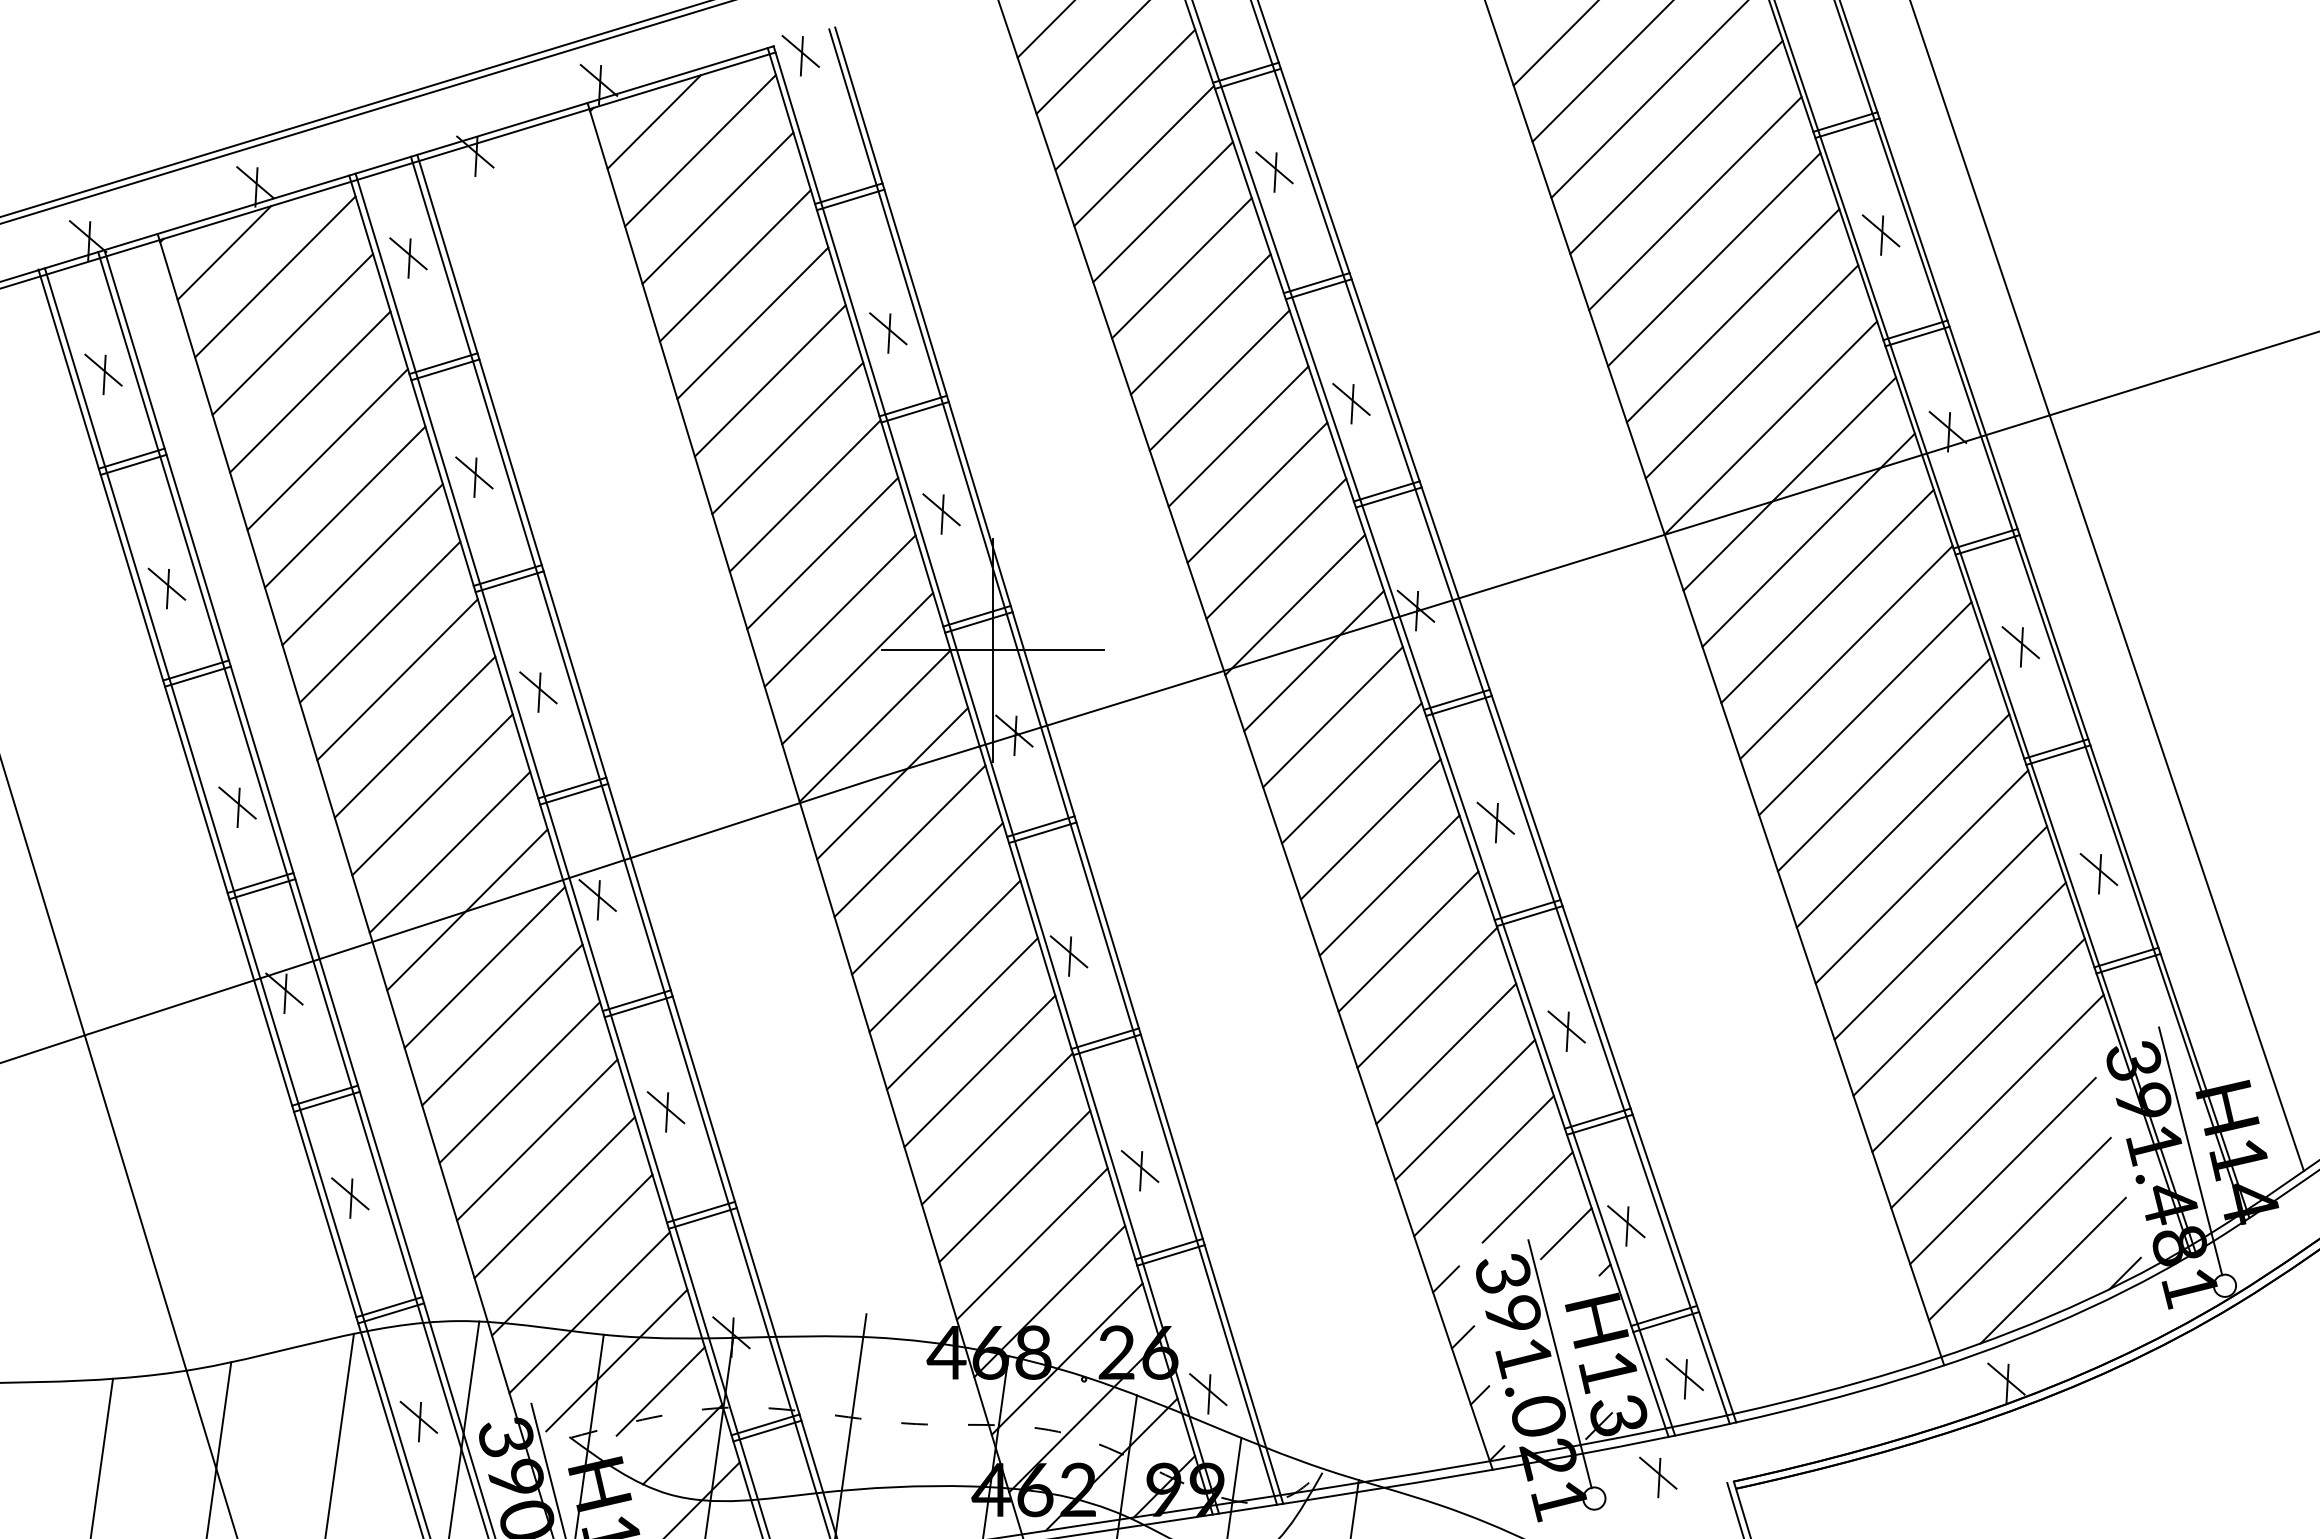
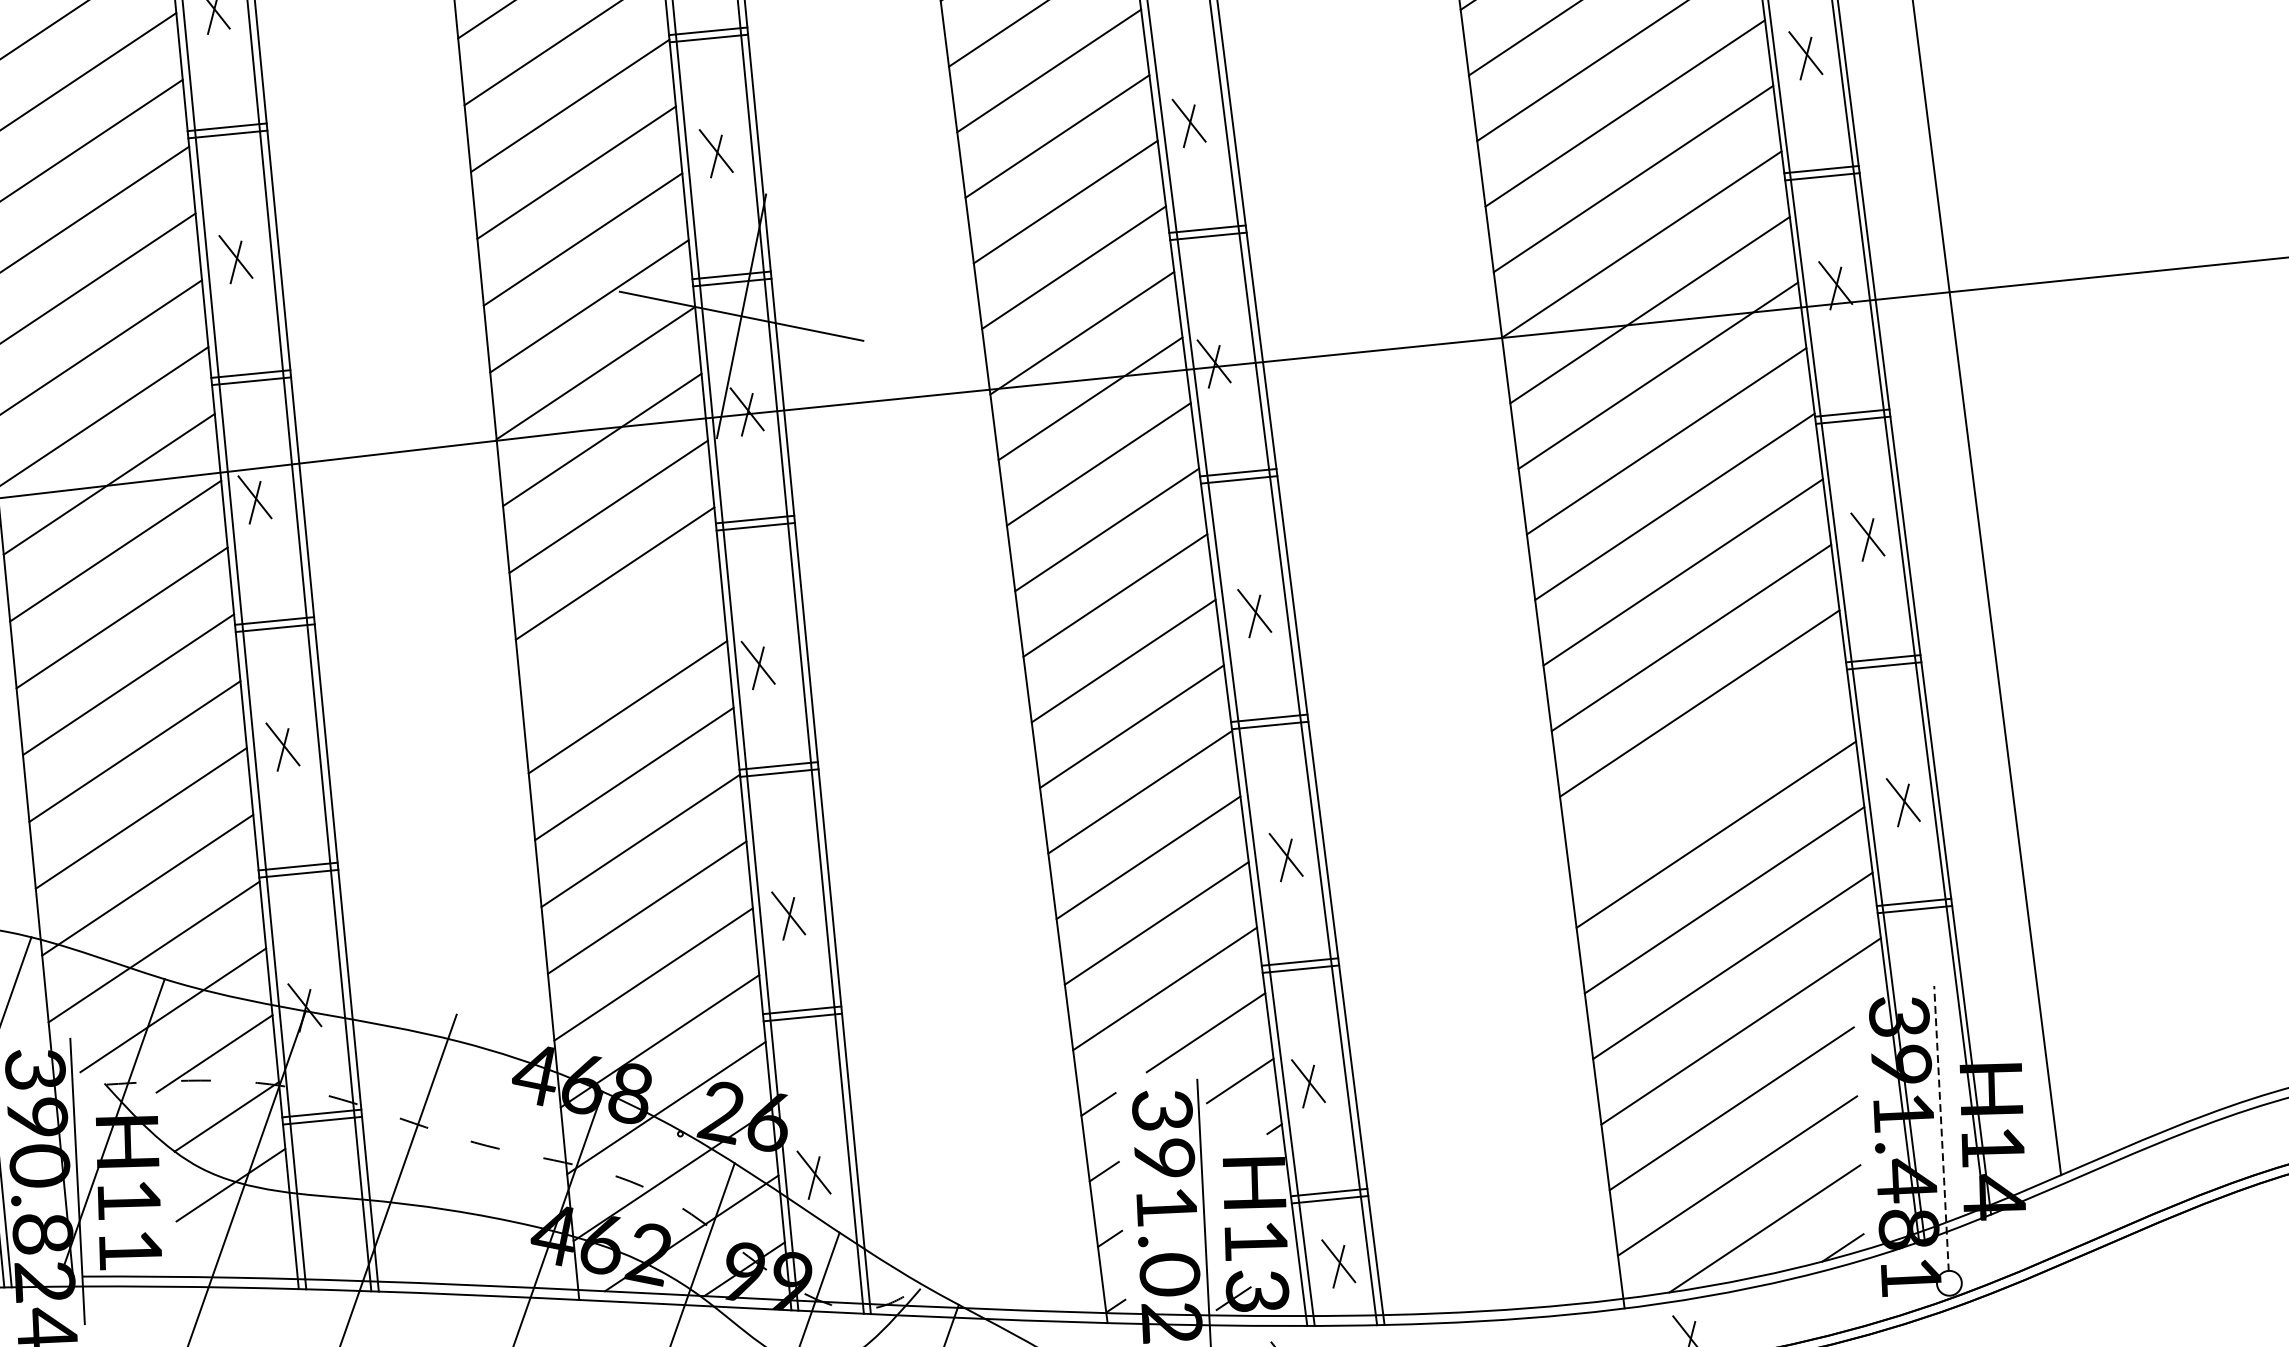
line: (1921, 876) -> (1707, 768), removed
line: (944, 956) -> (620, 640), removed
line: (2190, 1151) -> (1941, 1128), solid -> dashed

